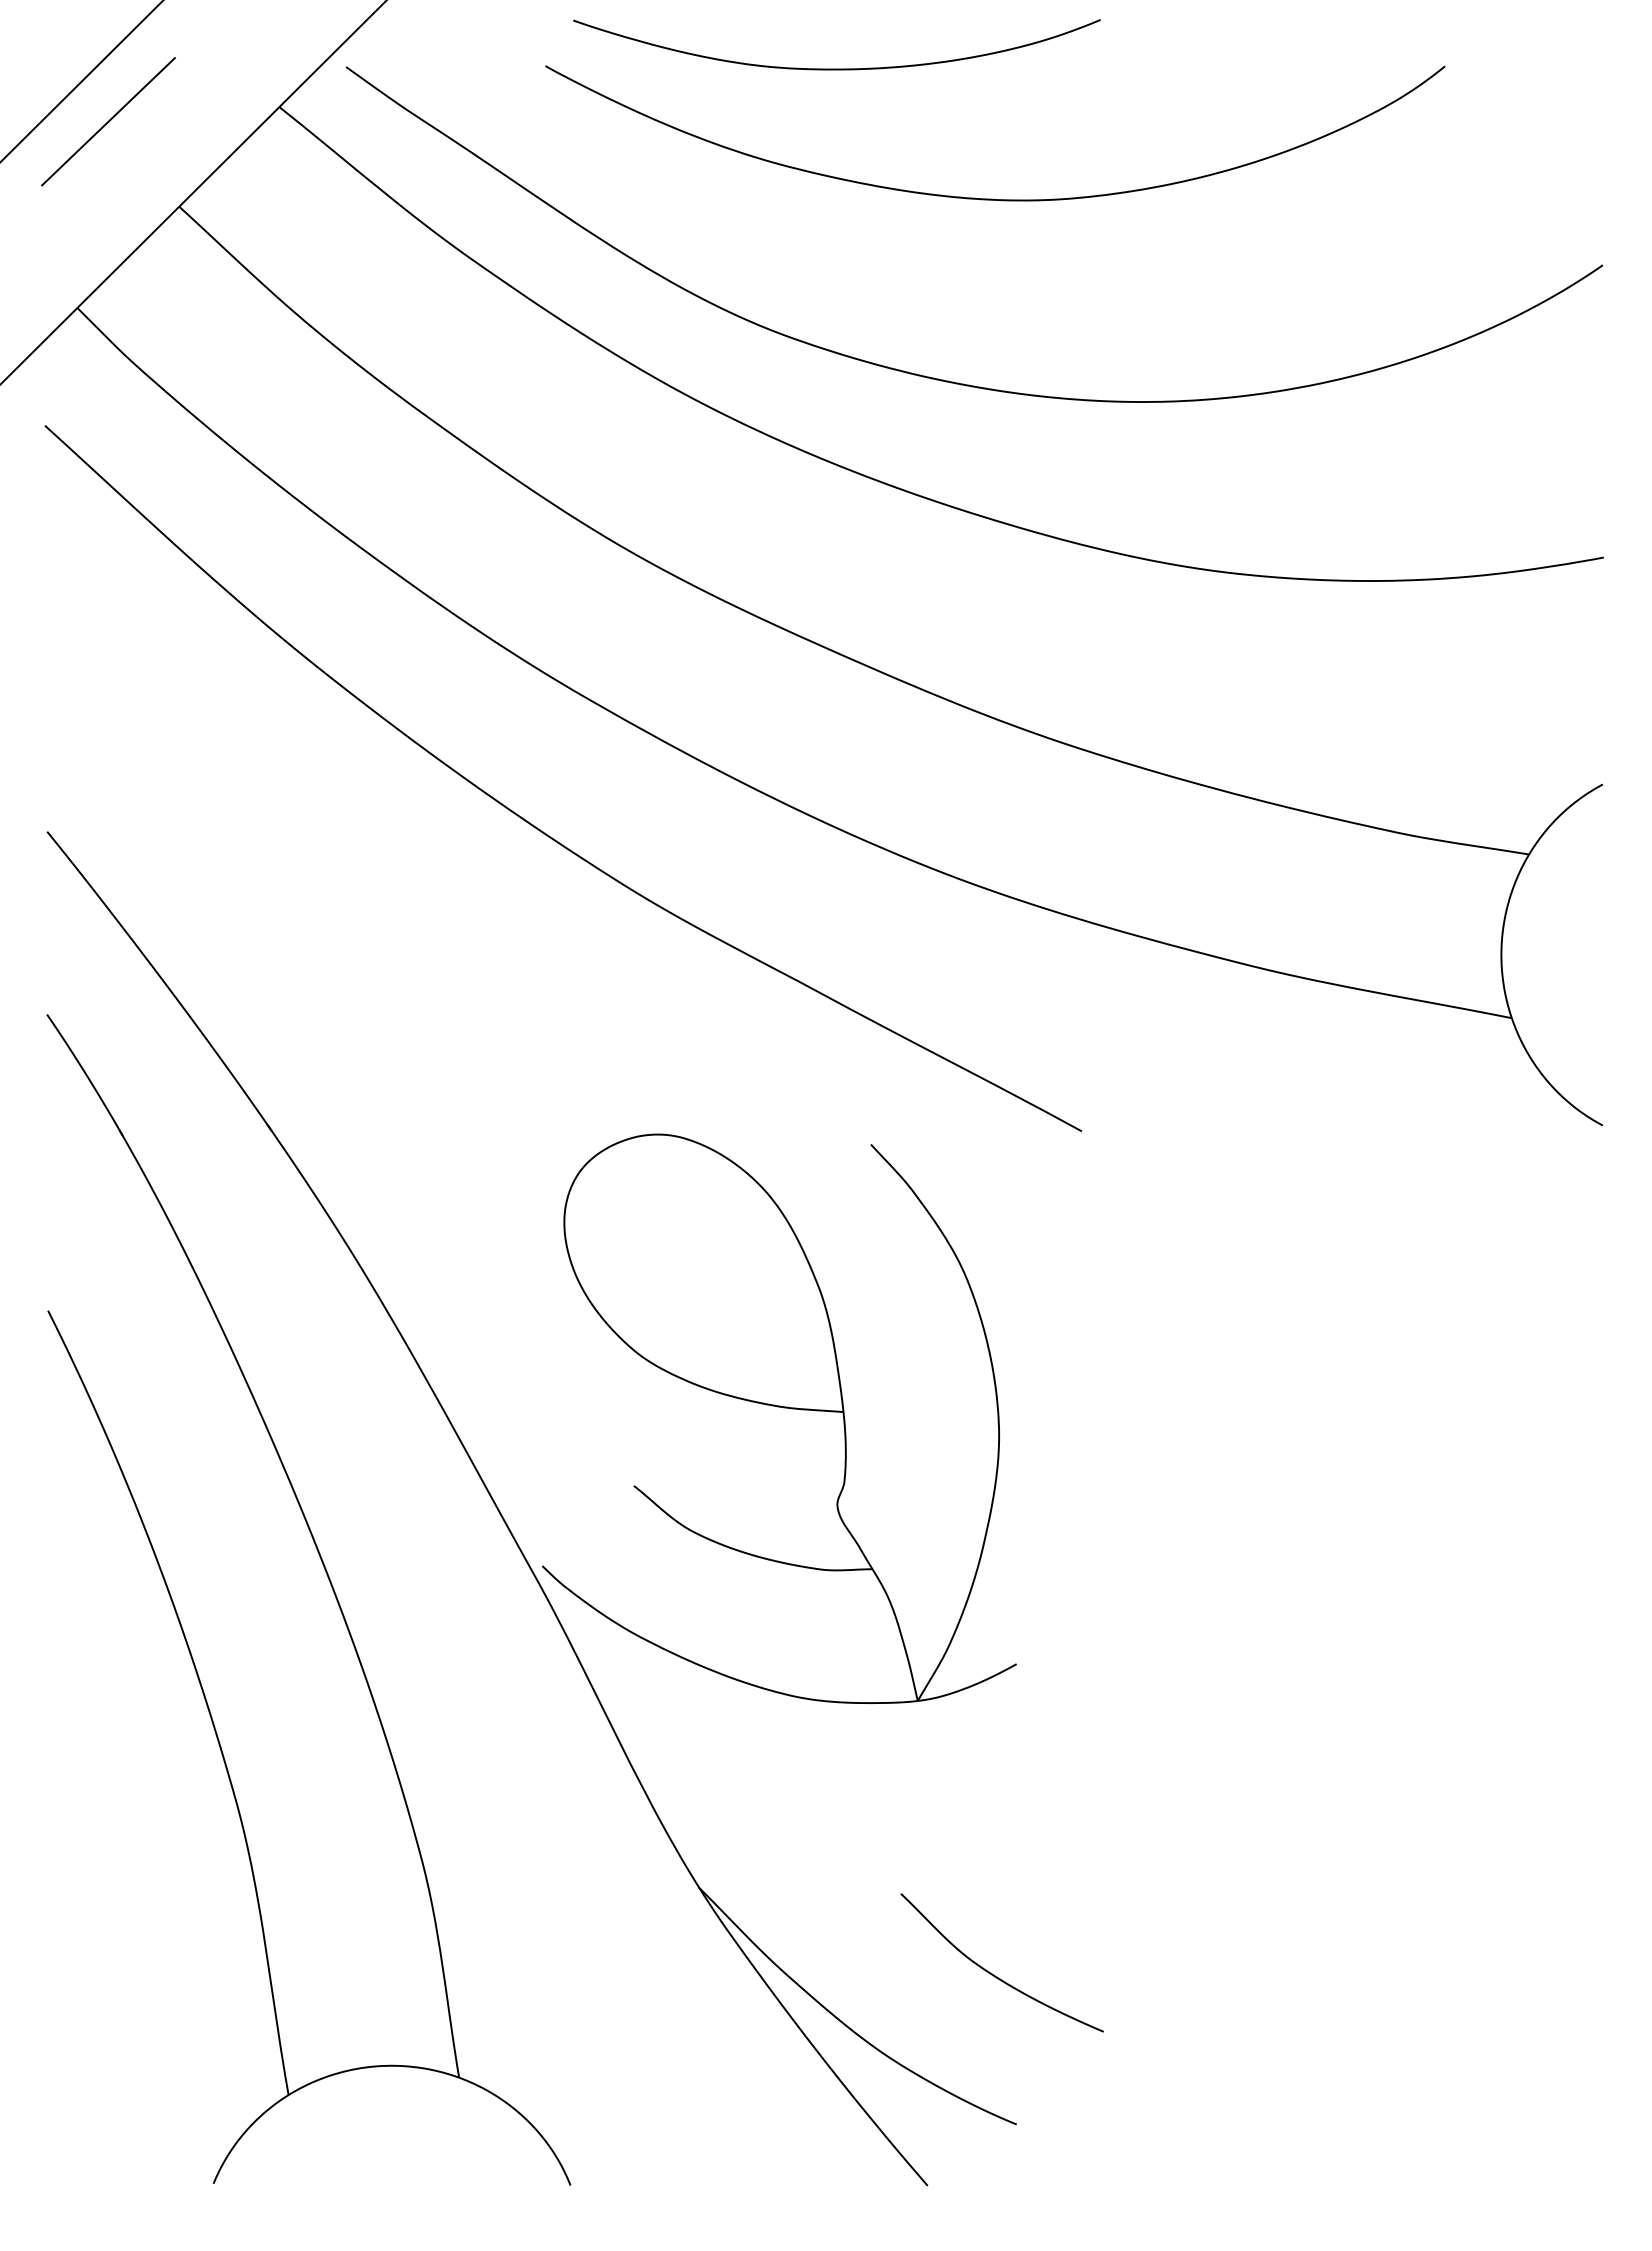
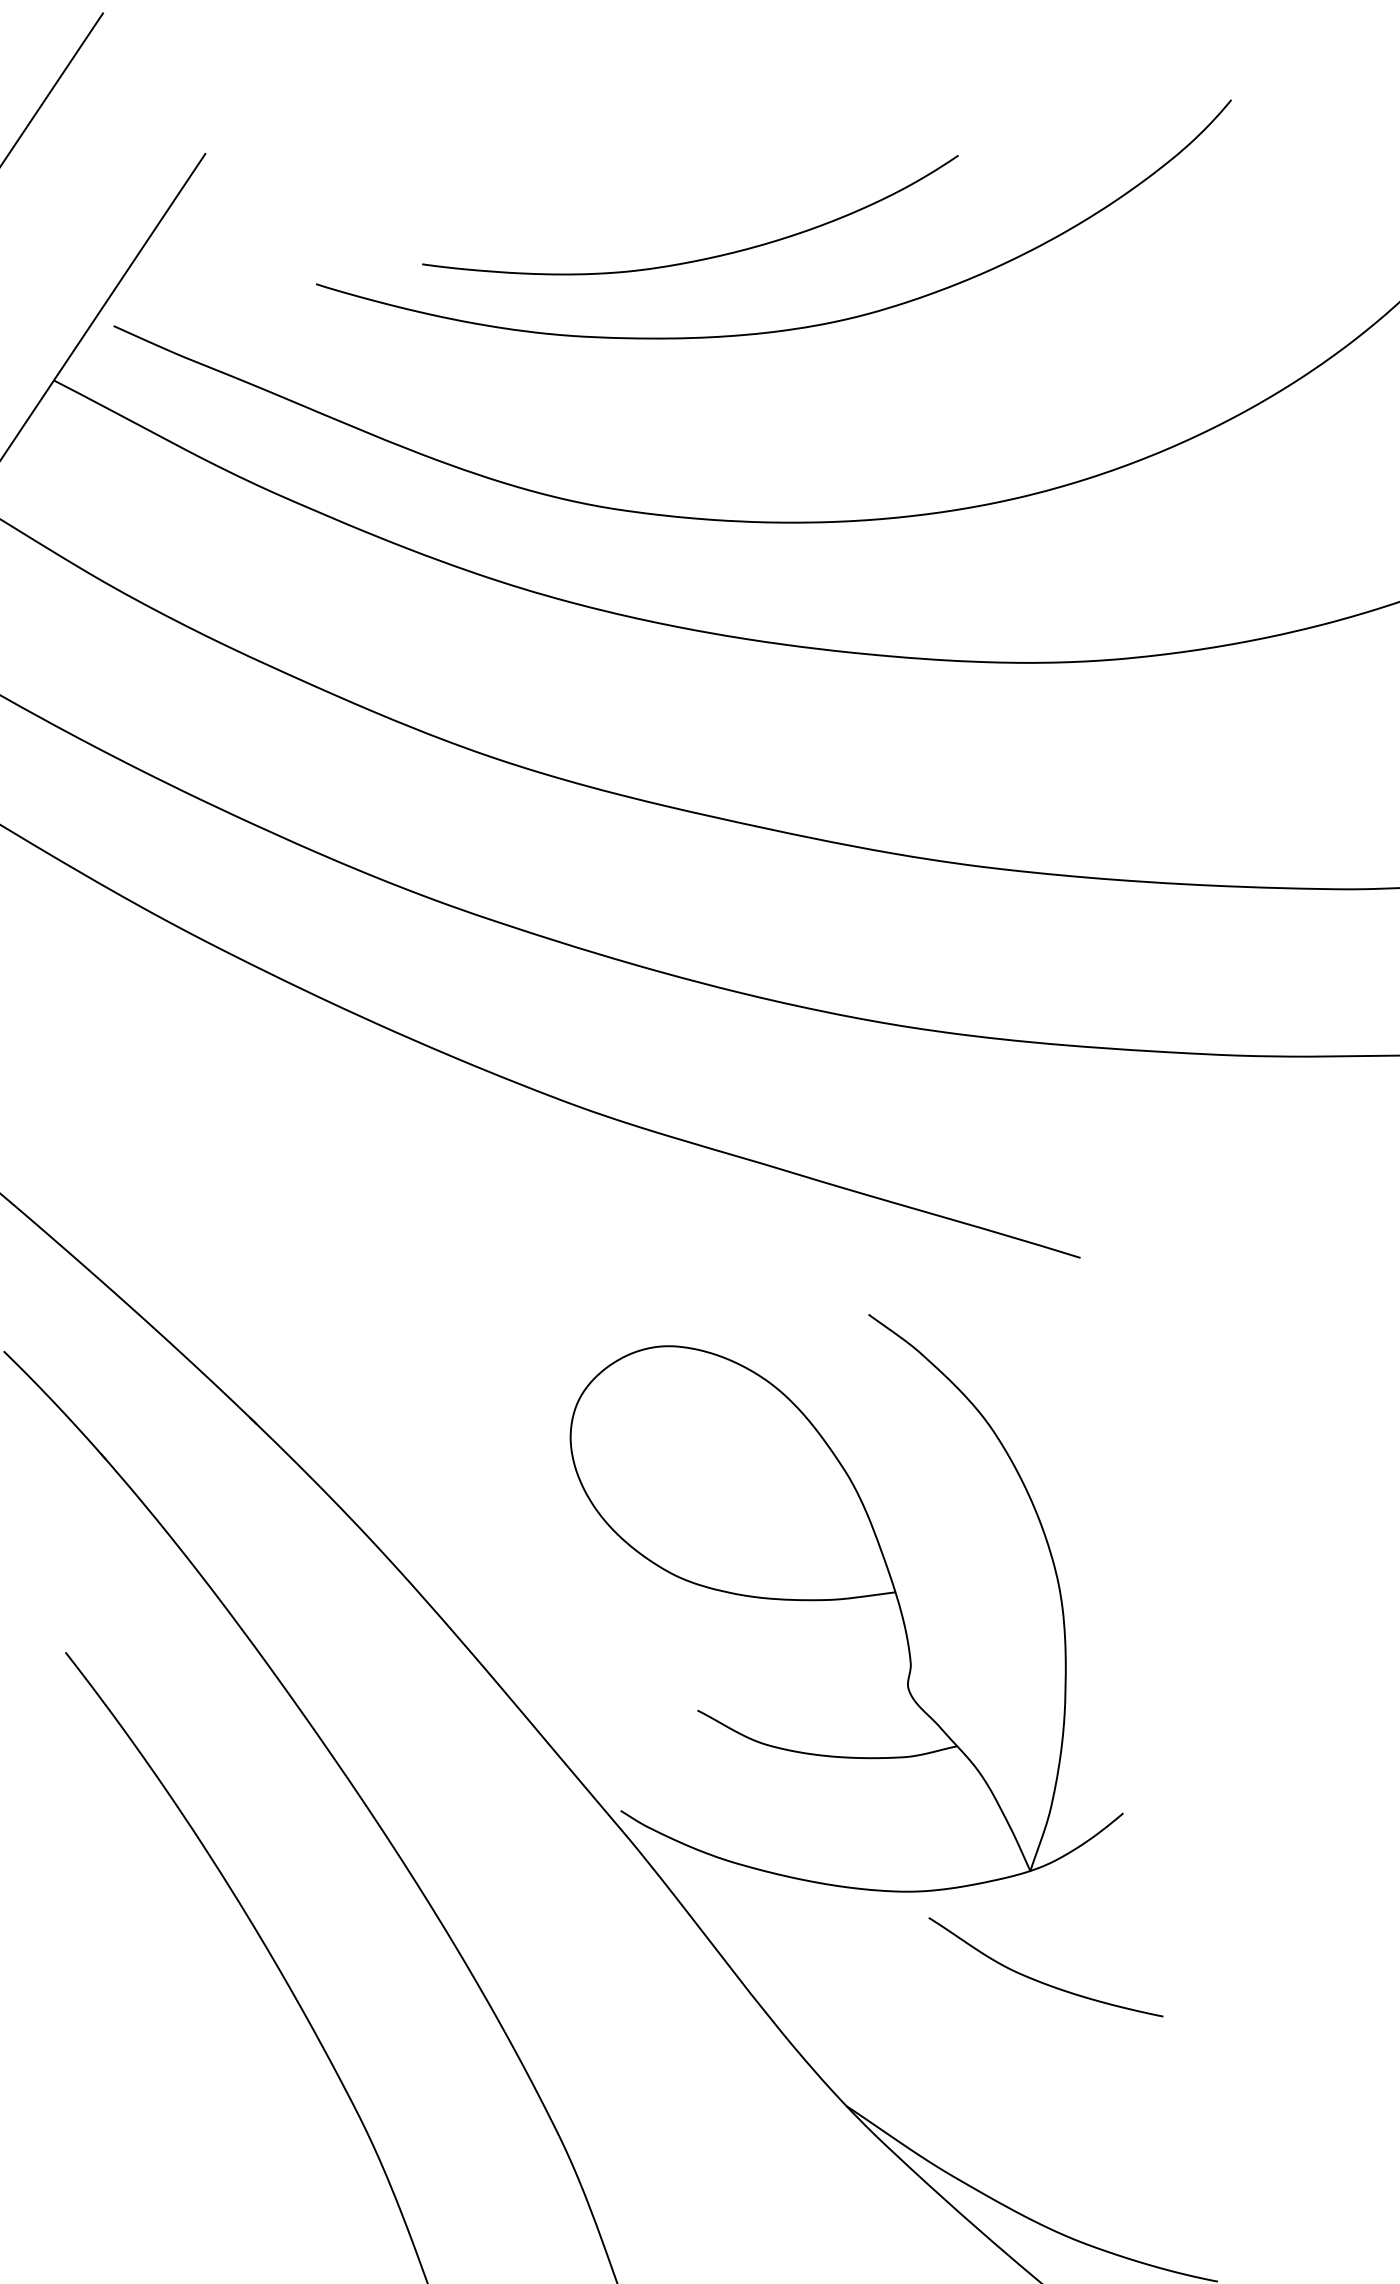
curve: (836, 68) -> (699, 259), moved
curve: (992, 1973) -> (1038, 1980), moved

